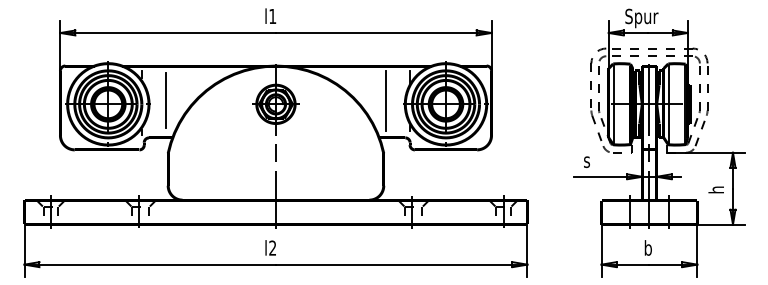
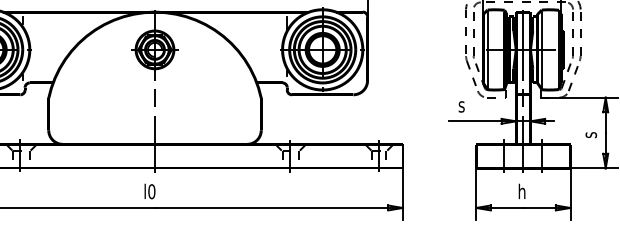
line: (165, 100) -> (46, 46), removed
line: (386, 100) -> (264, 46), removed
text: (716, 189) -> (589, 133), h -> s
text: (272, 247) -> (151, 191), l2 -> l0
text: (648, 250) -> (522, 194), b -> h

